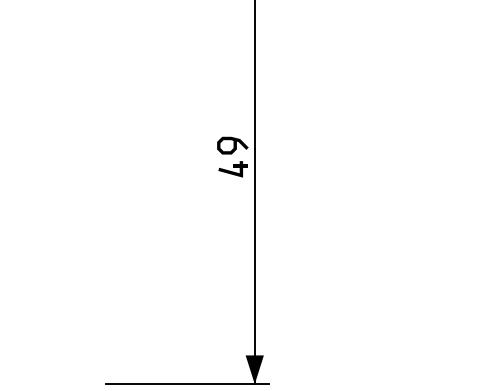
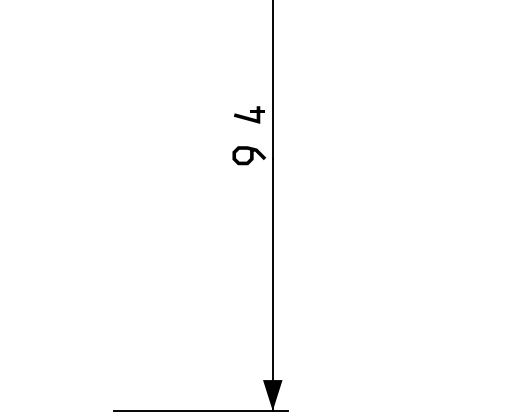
part: (233, 168) -> (249, 114), moved

